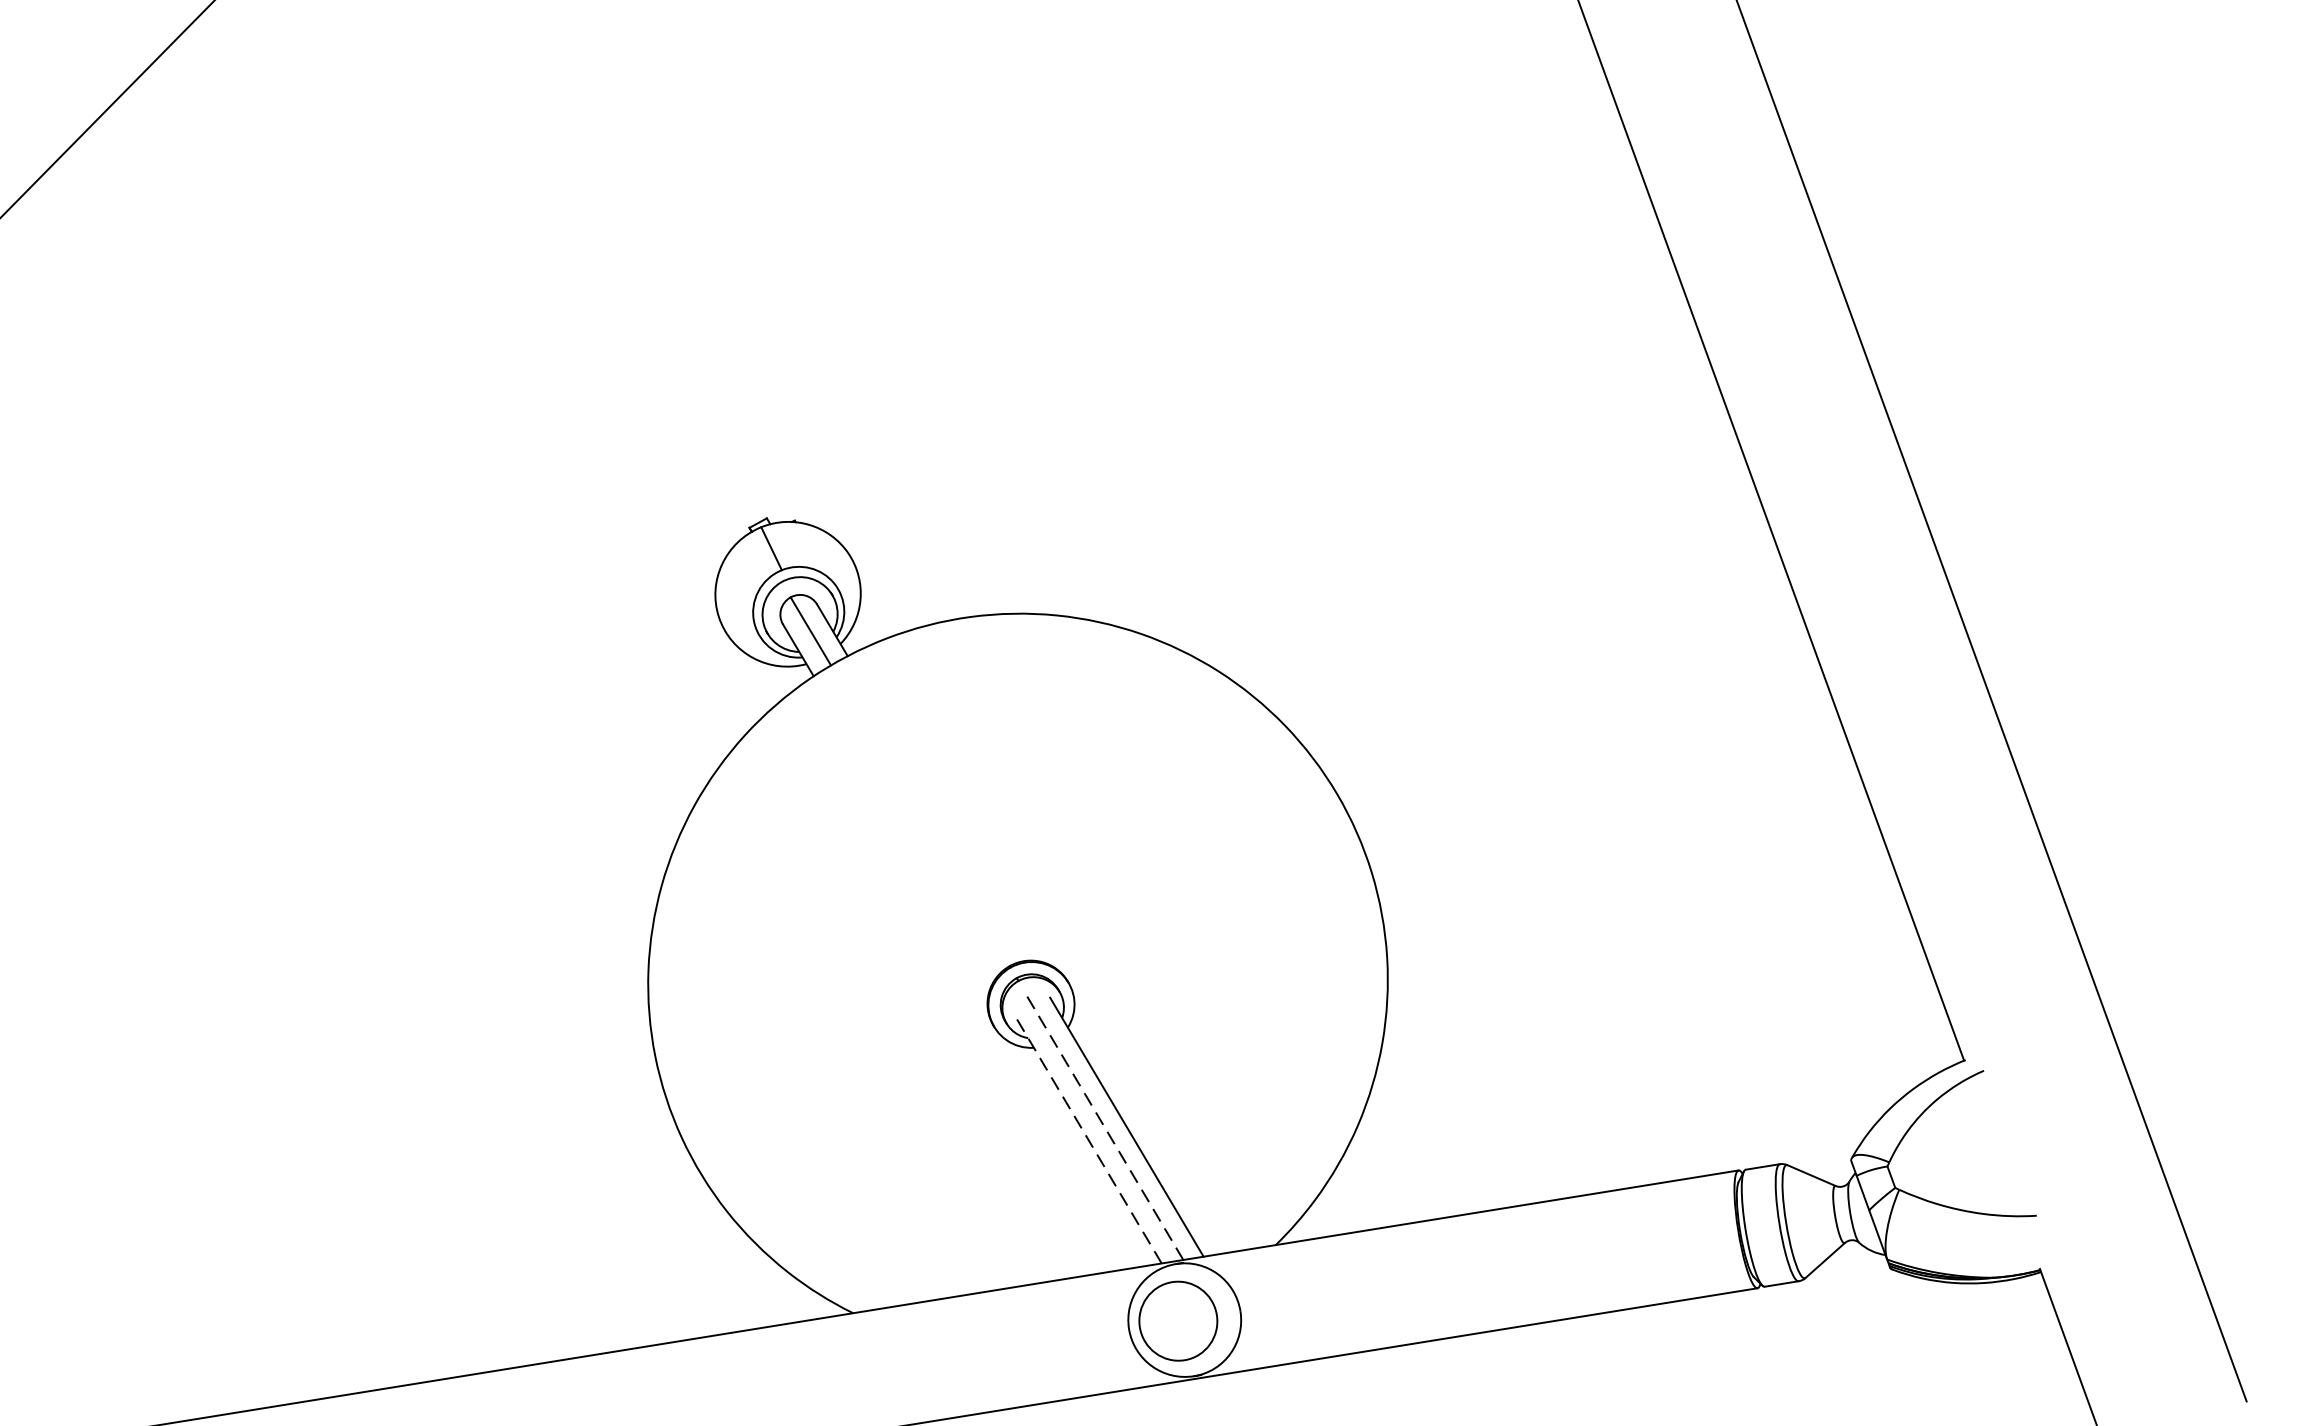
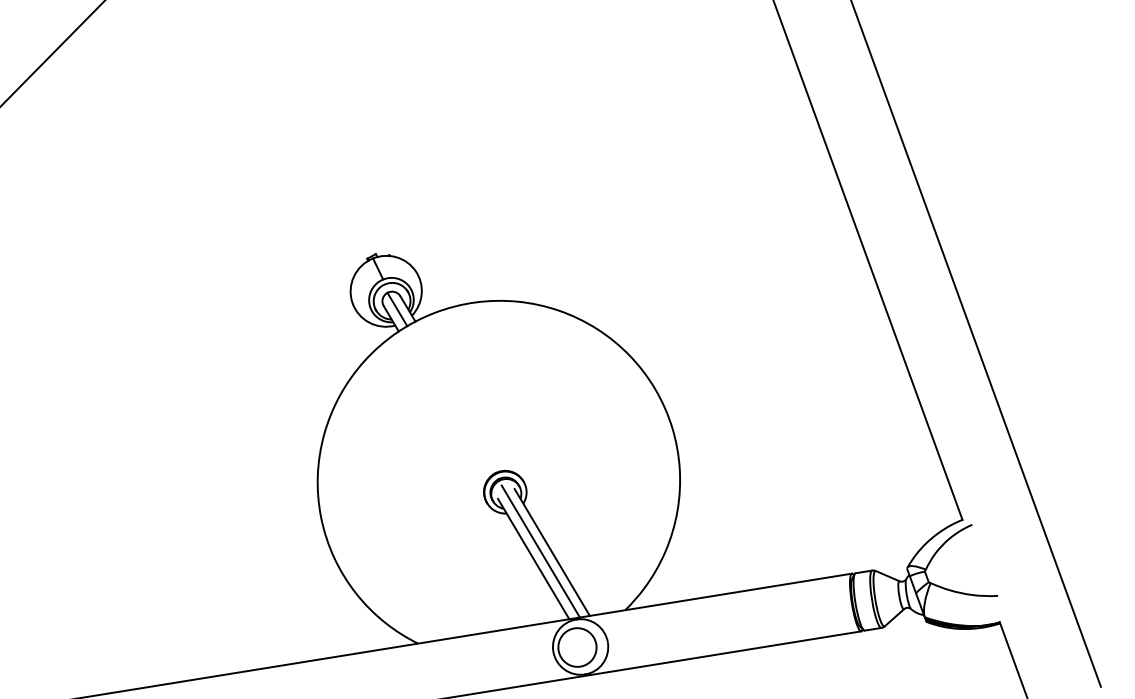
line: (1102, 1125) -> (540, 551), dashed -> solid
line: (1088, 1141) -> (533, 559), dashed -> solid

